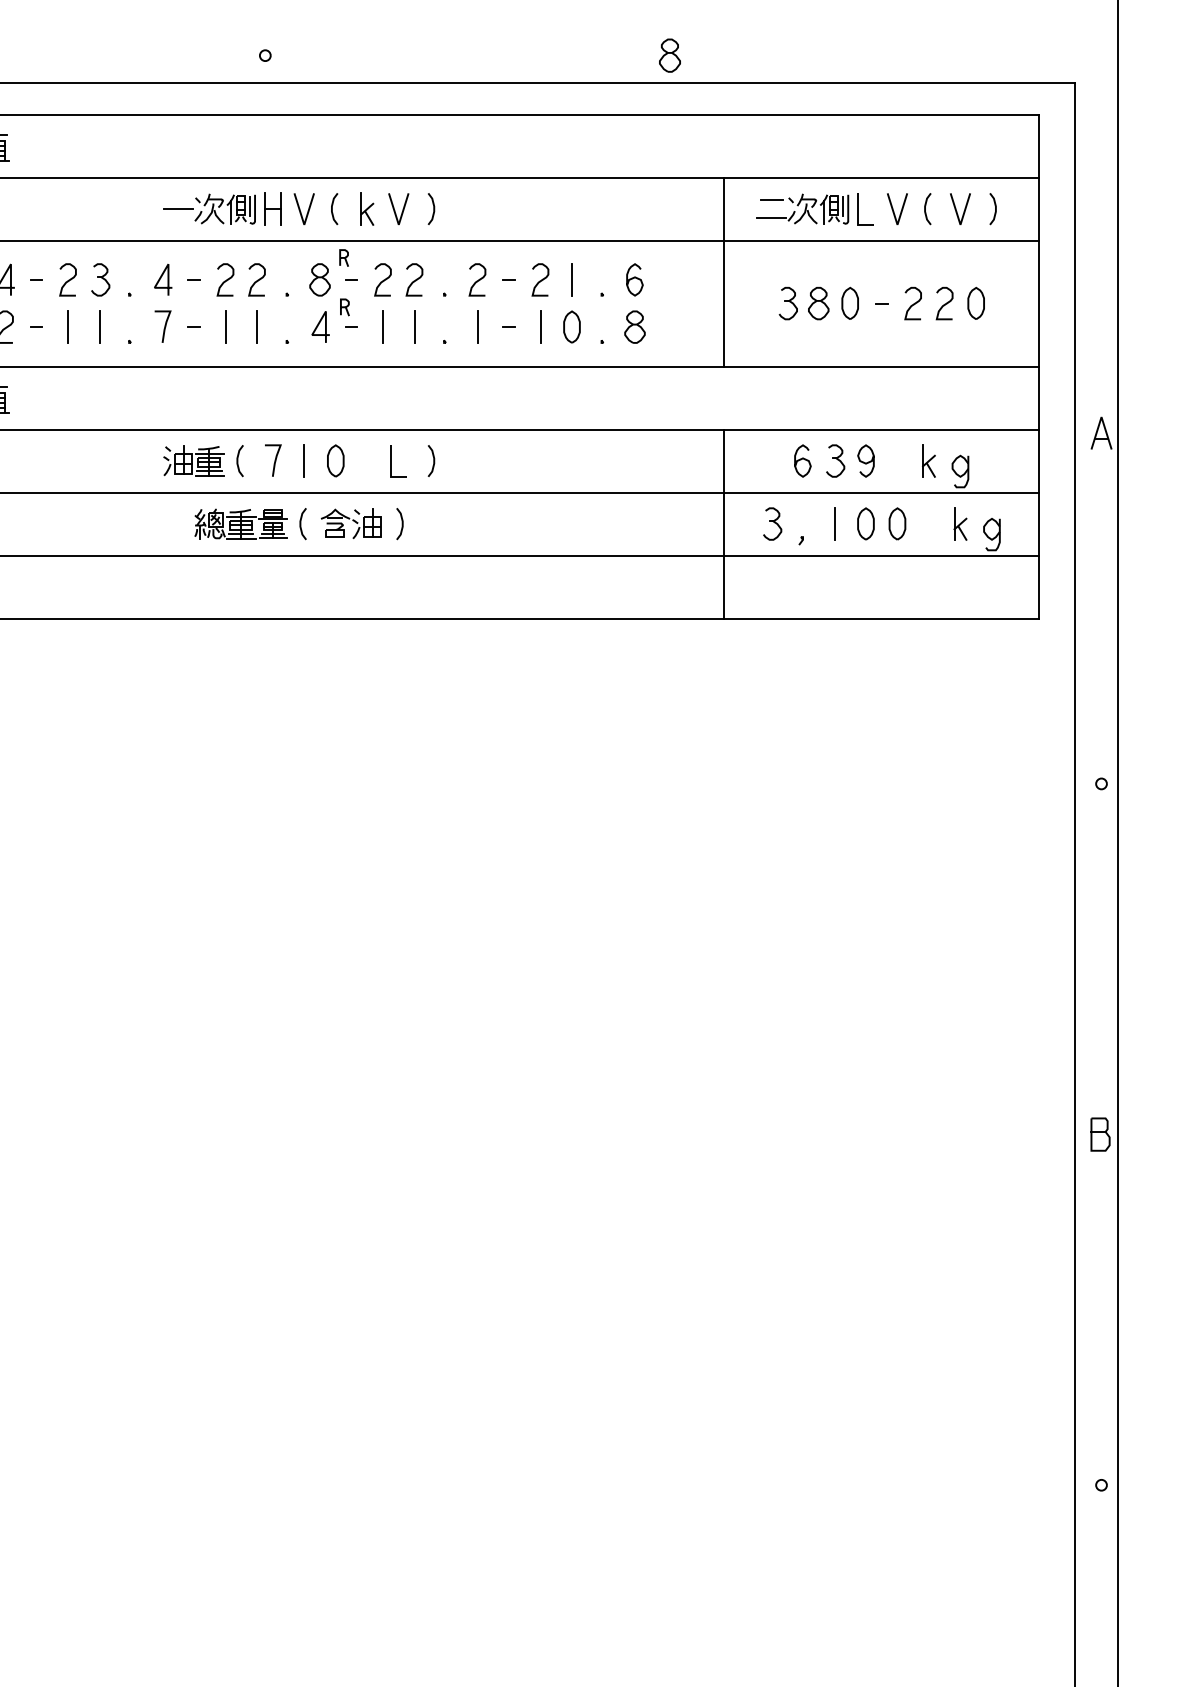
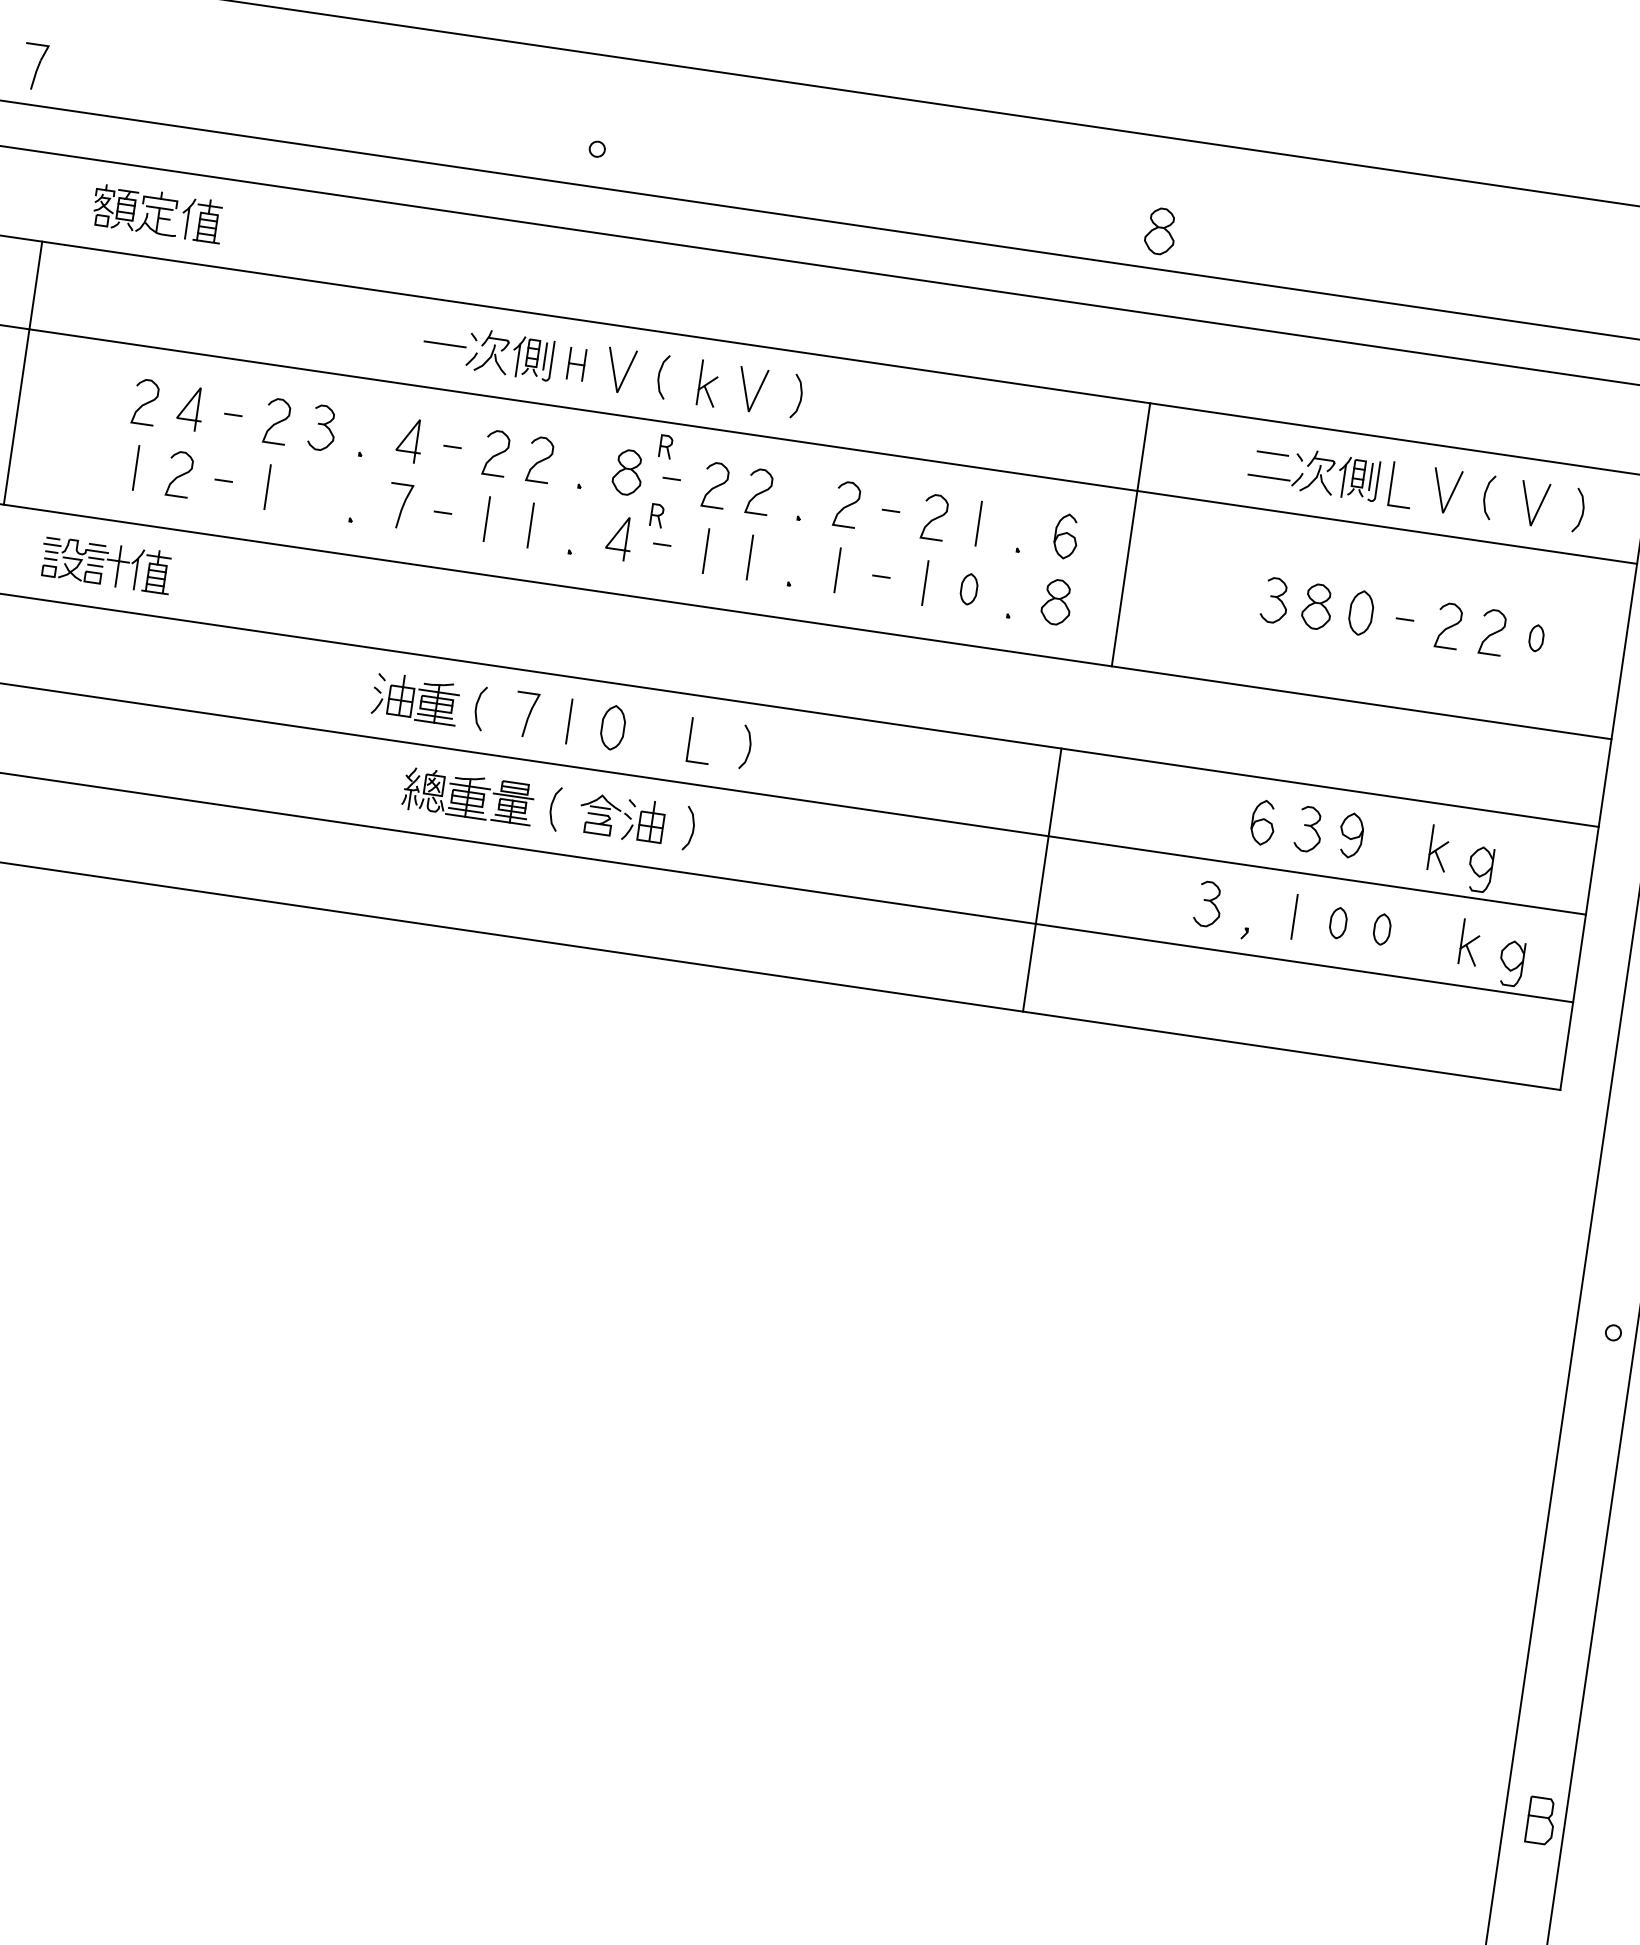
part: (272, 208) -> (576, 363), size x0.7
line: (724, 271) -> (1131, 534), moved
part: (975, 302) -> (1535, 637), size x0.6
line: (99, 326) -> (311, 492), removed
part: (571, 326) -> (968, 588), size x0.7
line: (724, 523) -> (1042, 879), moved
part: (865, 523) -> (1337, 922), size x0.7
part: (897, 523) -> (1382, 928), size x0.7

